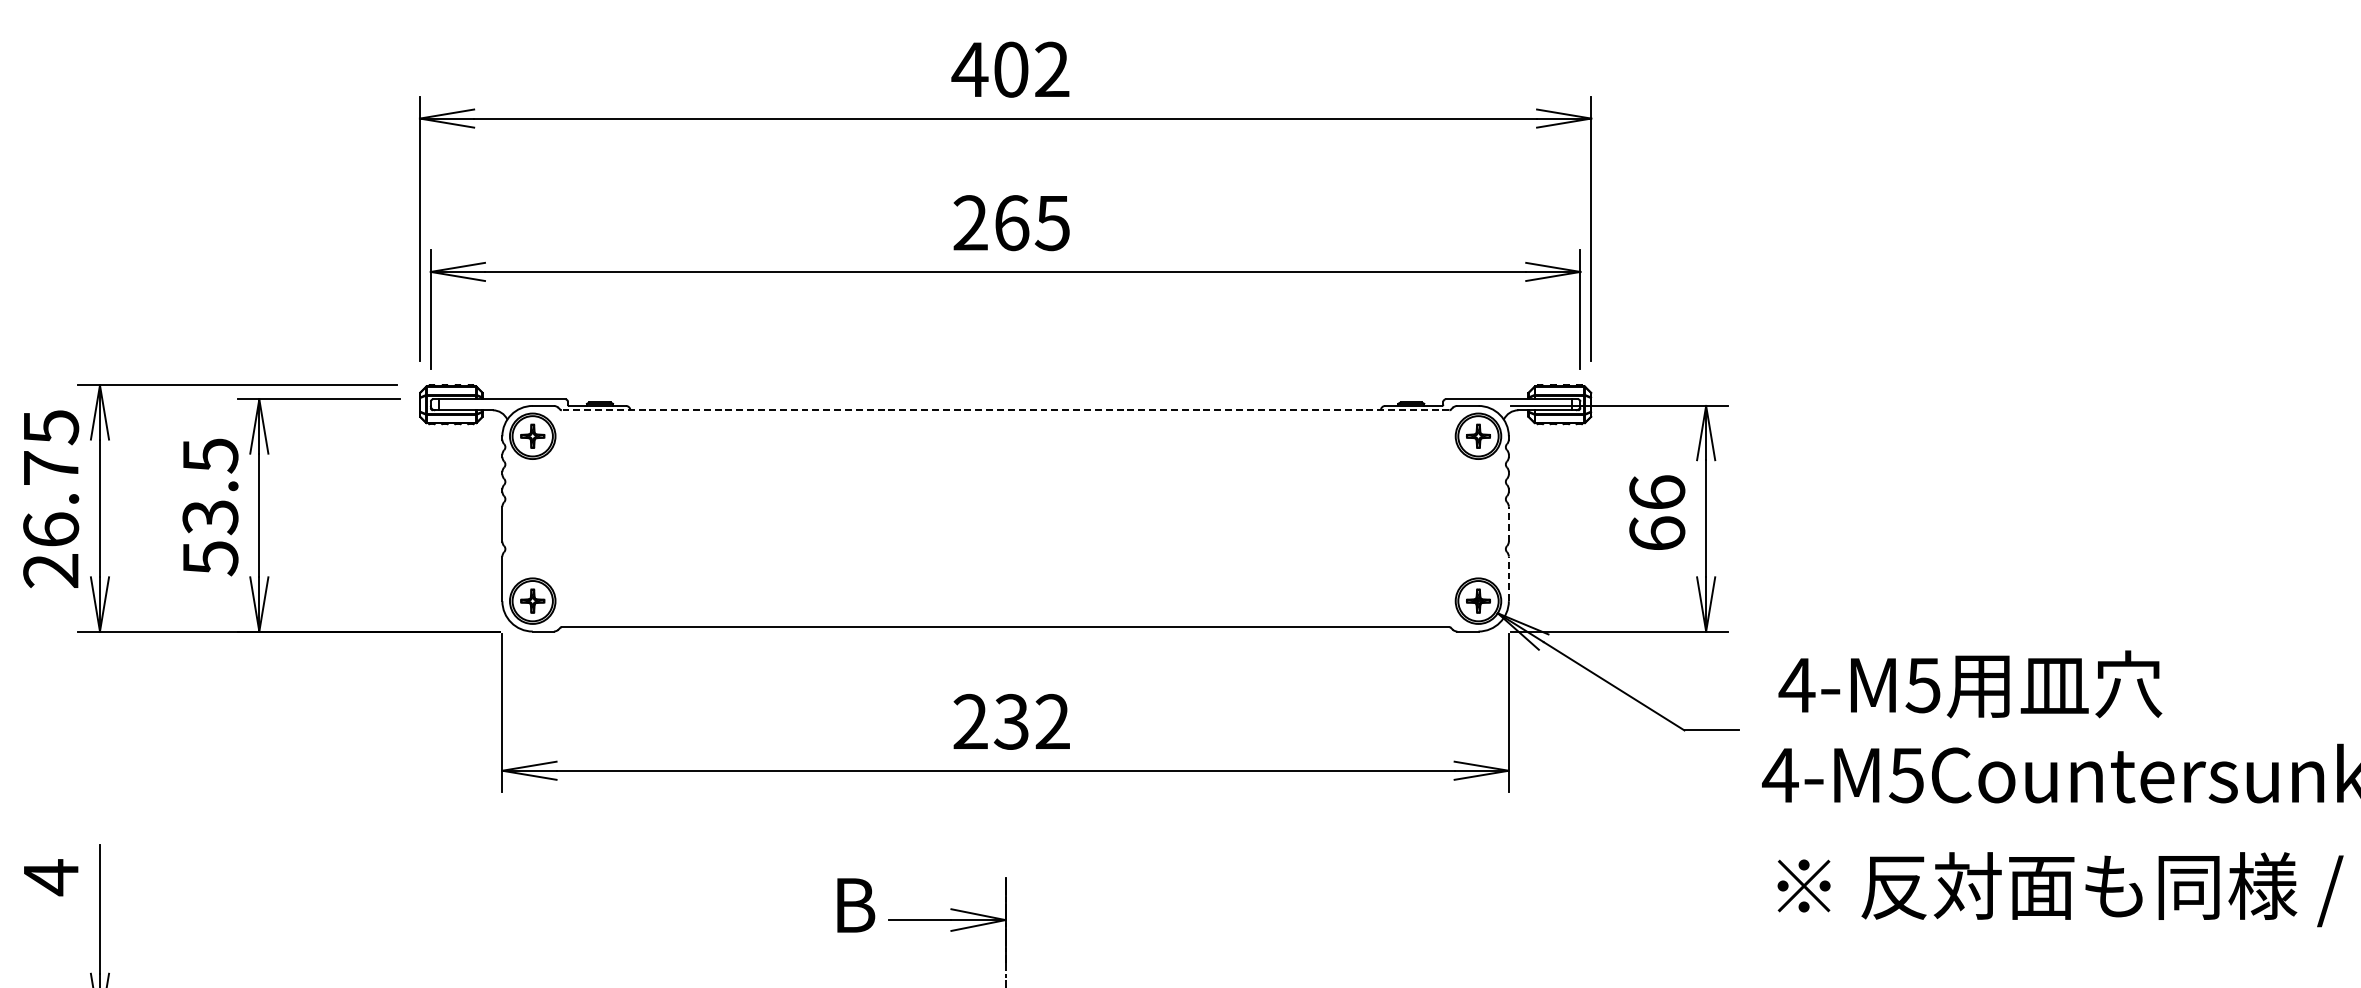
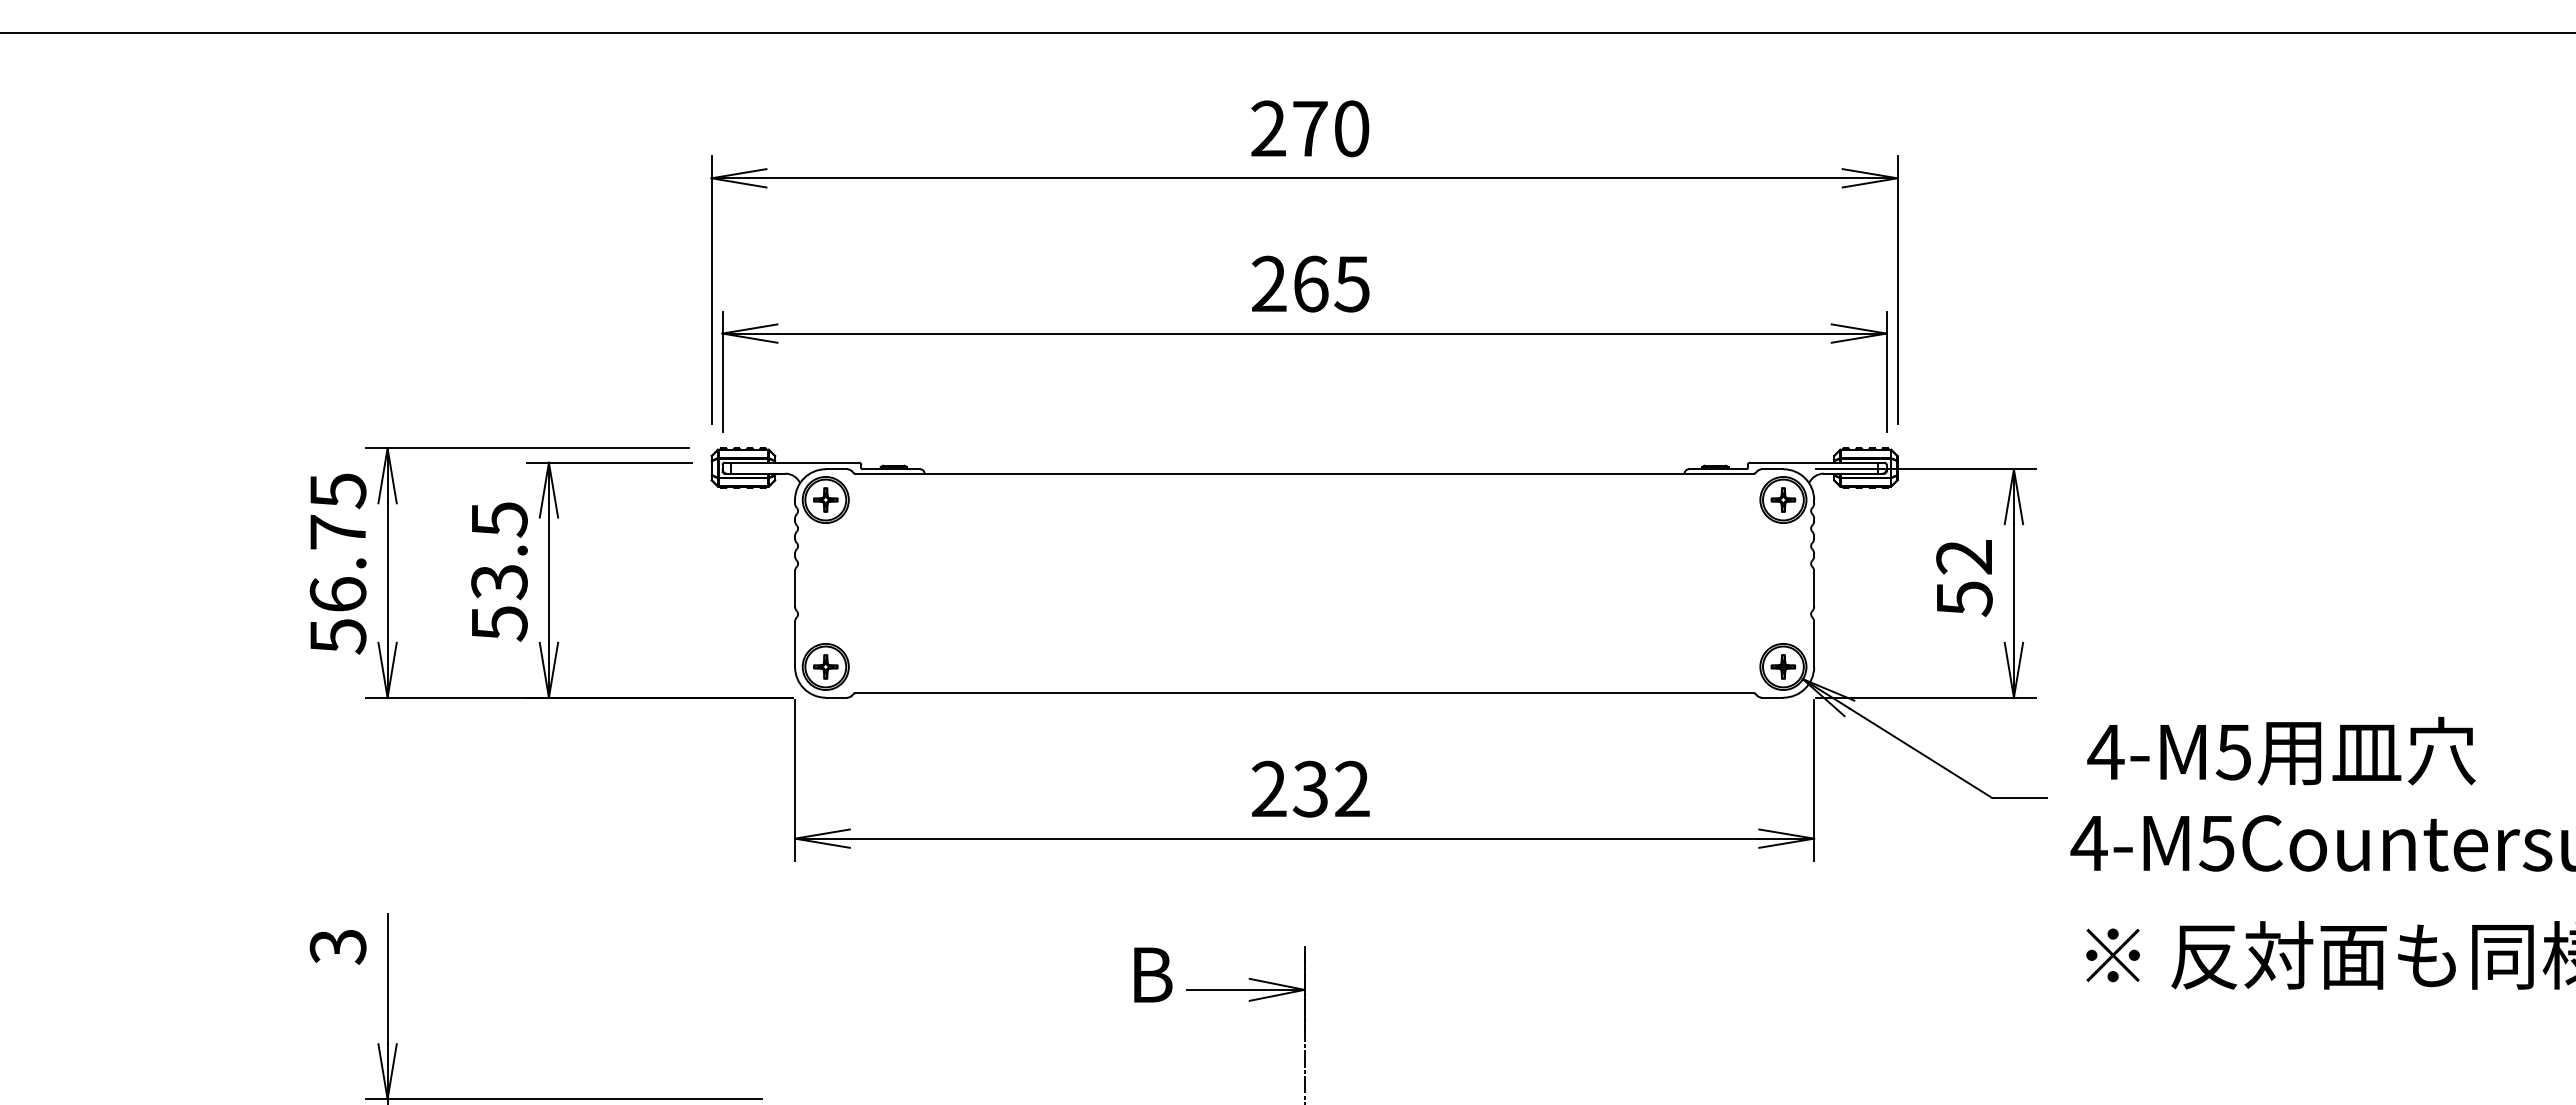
text: (1010, 69) -> (1309, 128), 402 -> 270
line: (1005, 410) -> (1304, 473), dashed -> solid
text: (1657, 513) -> (1964, 578), 66 -> 52
line: (1509, 523) -> (1814, 588), dashed -> solid
text: (50, 571) -> (337, 636), 26.75 -> 56.75
line: (1509, 579) -> (1814, 644), dashed -> solid
text: (50, 877) -> (337, 946), 4 -> 3

